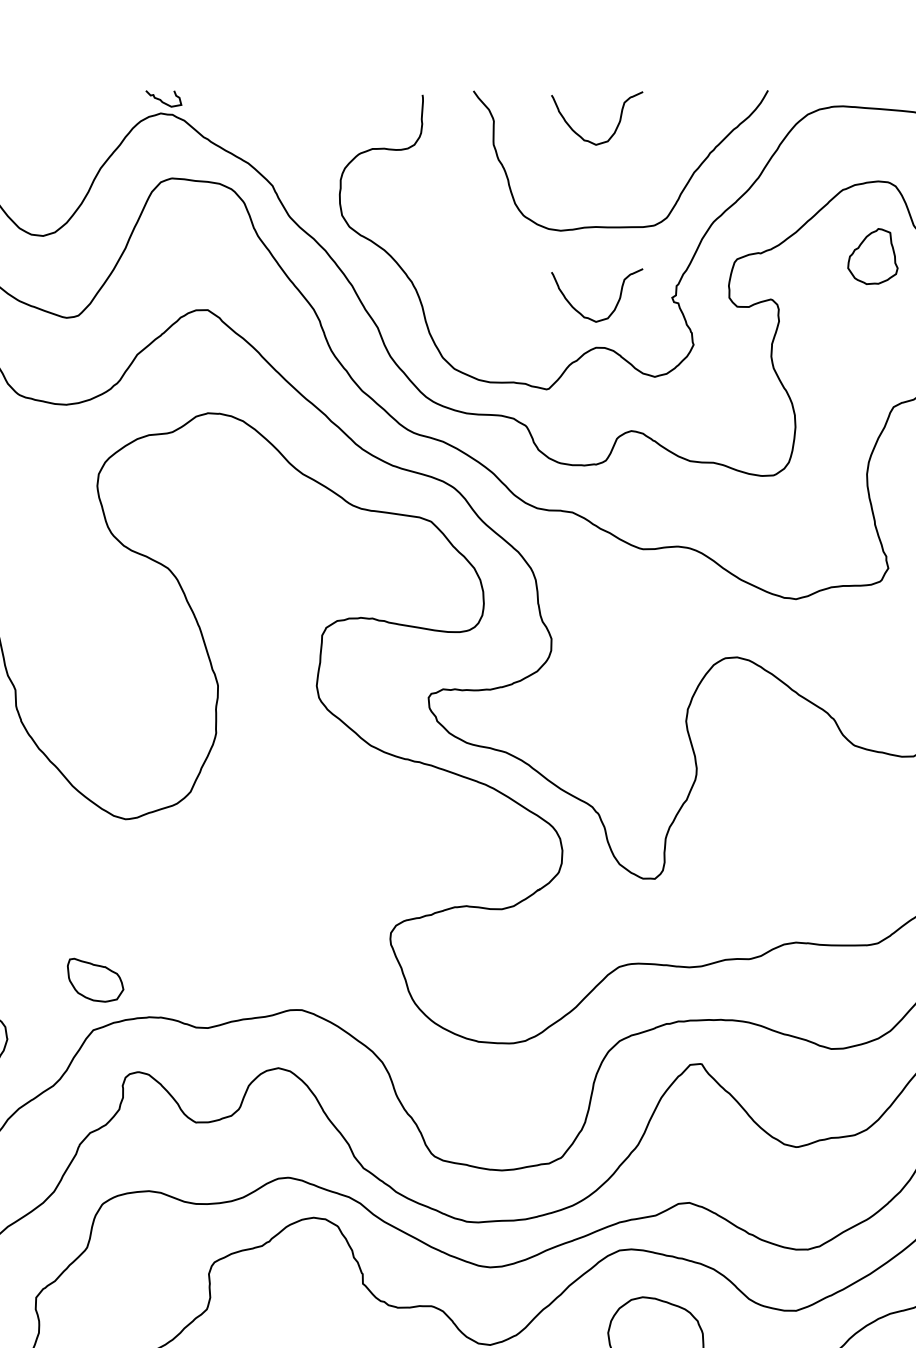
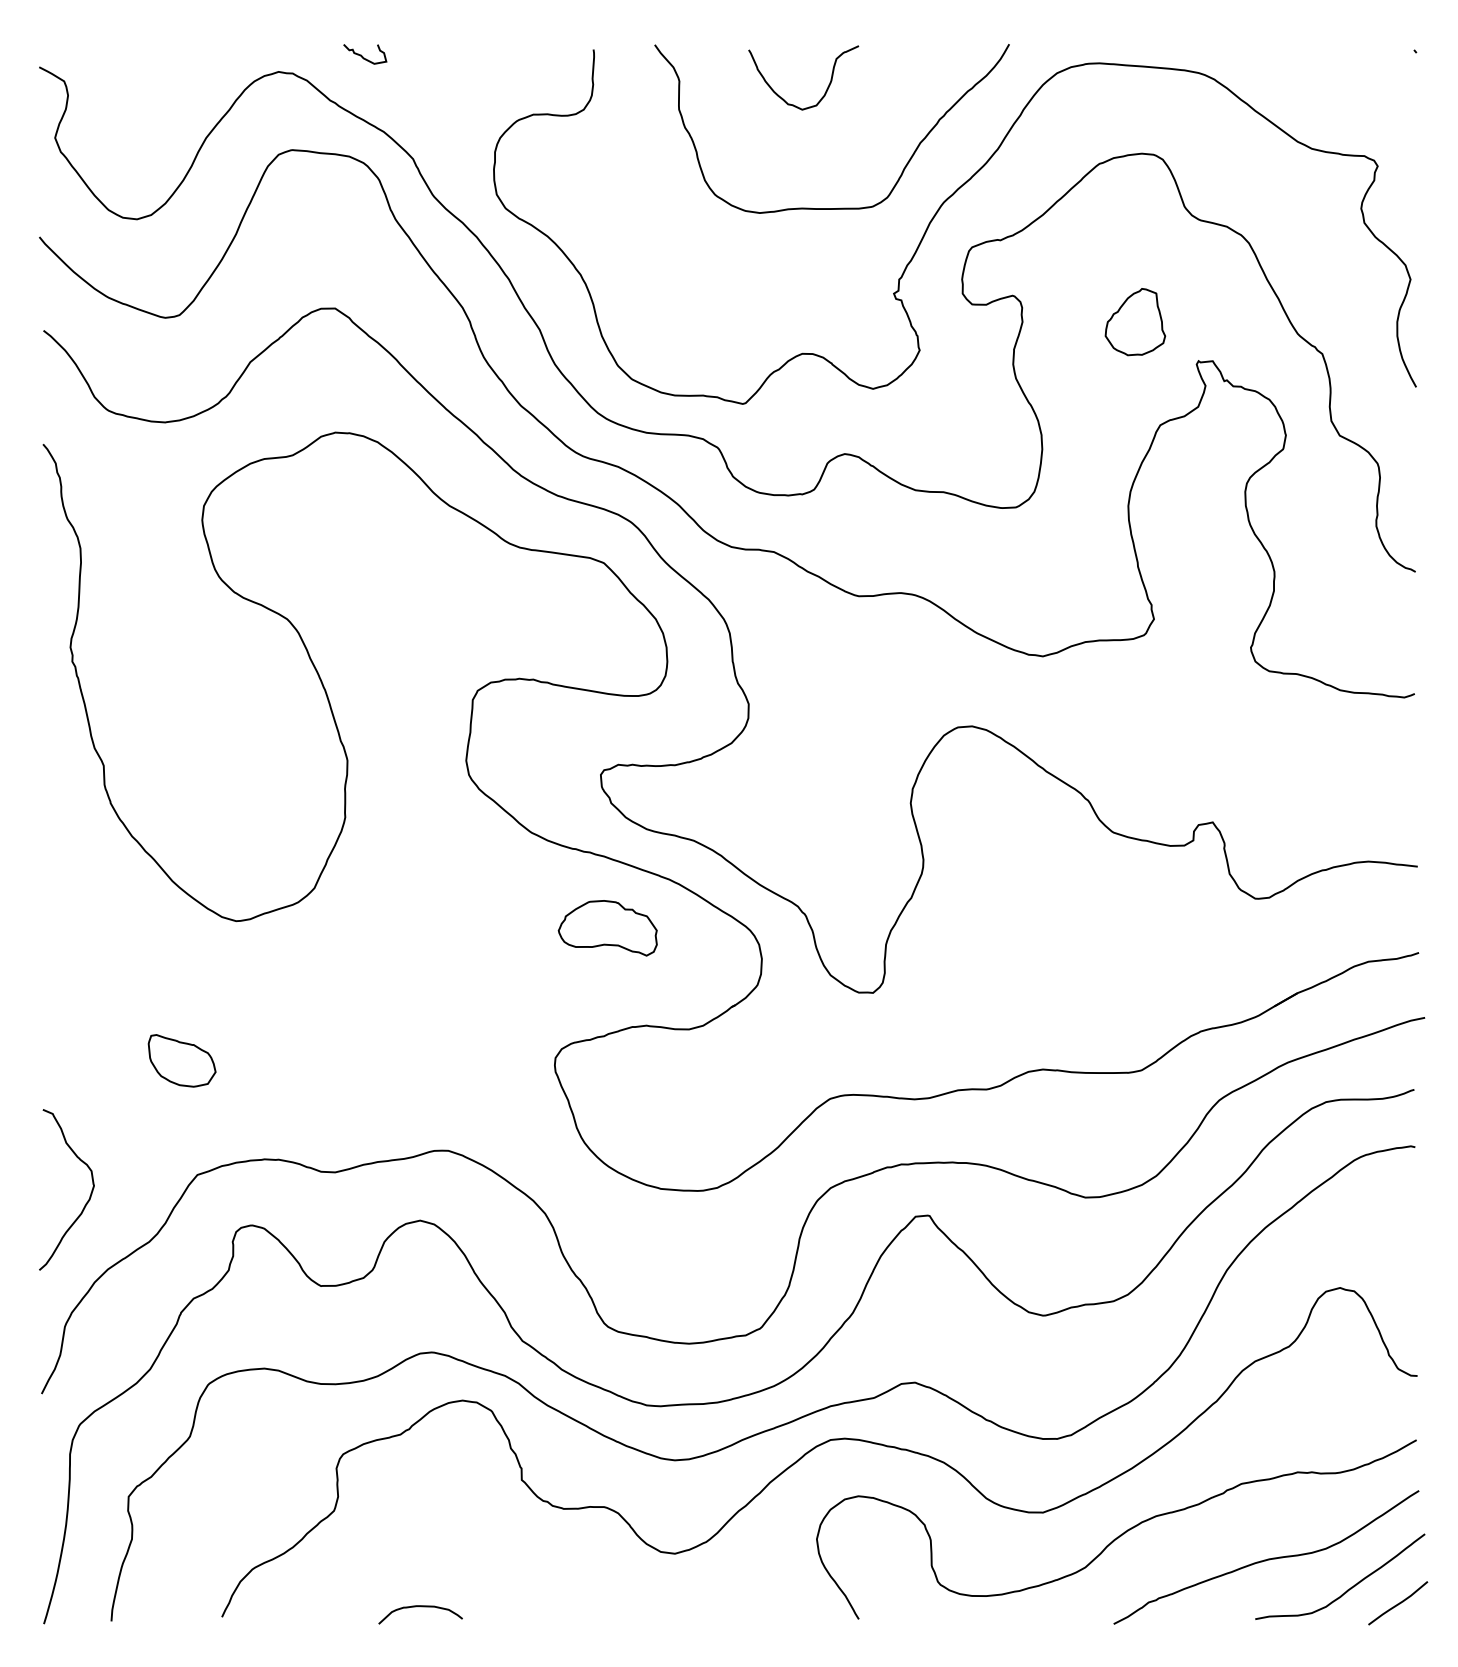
curve: (162, 100) -> (363, 56), moved
part: (872, 256) -> (1135, 322), moved
curve: (616, 304) -> (826, 301), removed
part: (434, 825) -> (607, 928), added
part: (95, 979) -> (181, 1060), moved

